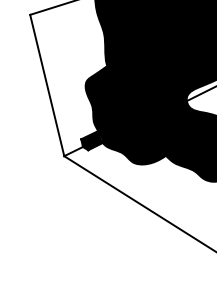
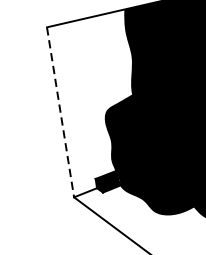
line: (47, 85) -> (60, 112), solid -> dashed

